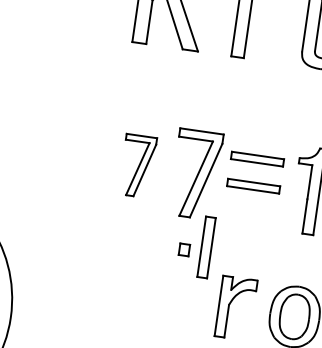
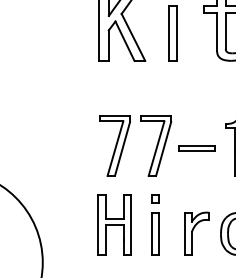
part: (256, 159) -> (196, 129), removed
part: (138, 165) -> (115, 145), size x1.43
part: (206, 246) -> (155, 233), moved
part: (120, 278) -> (114, 224), added

